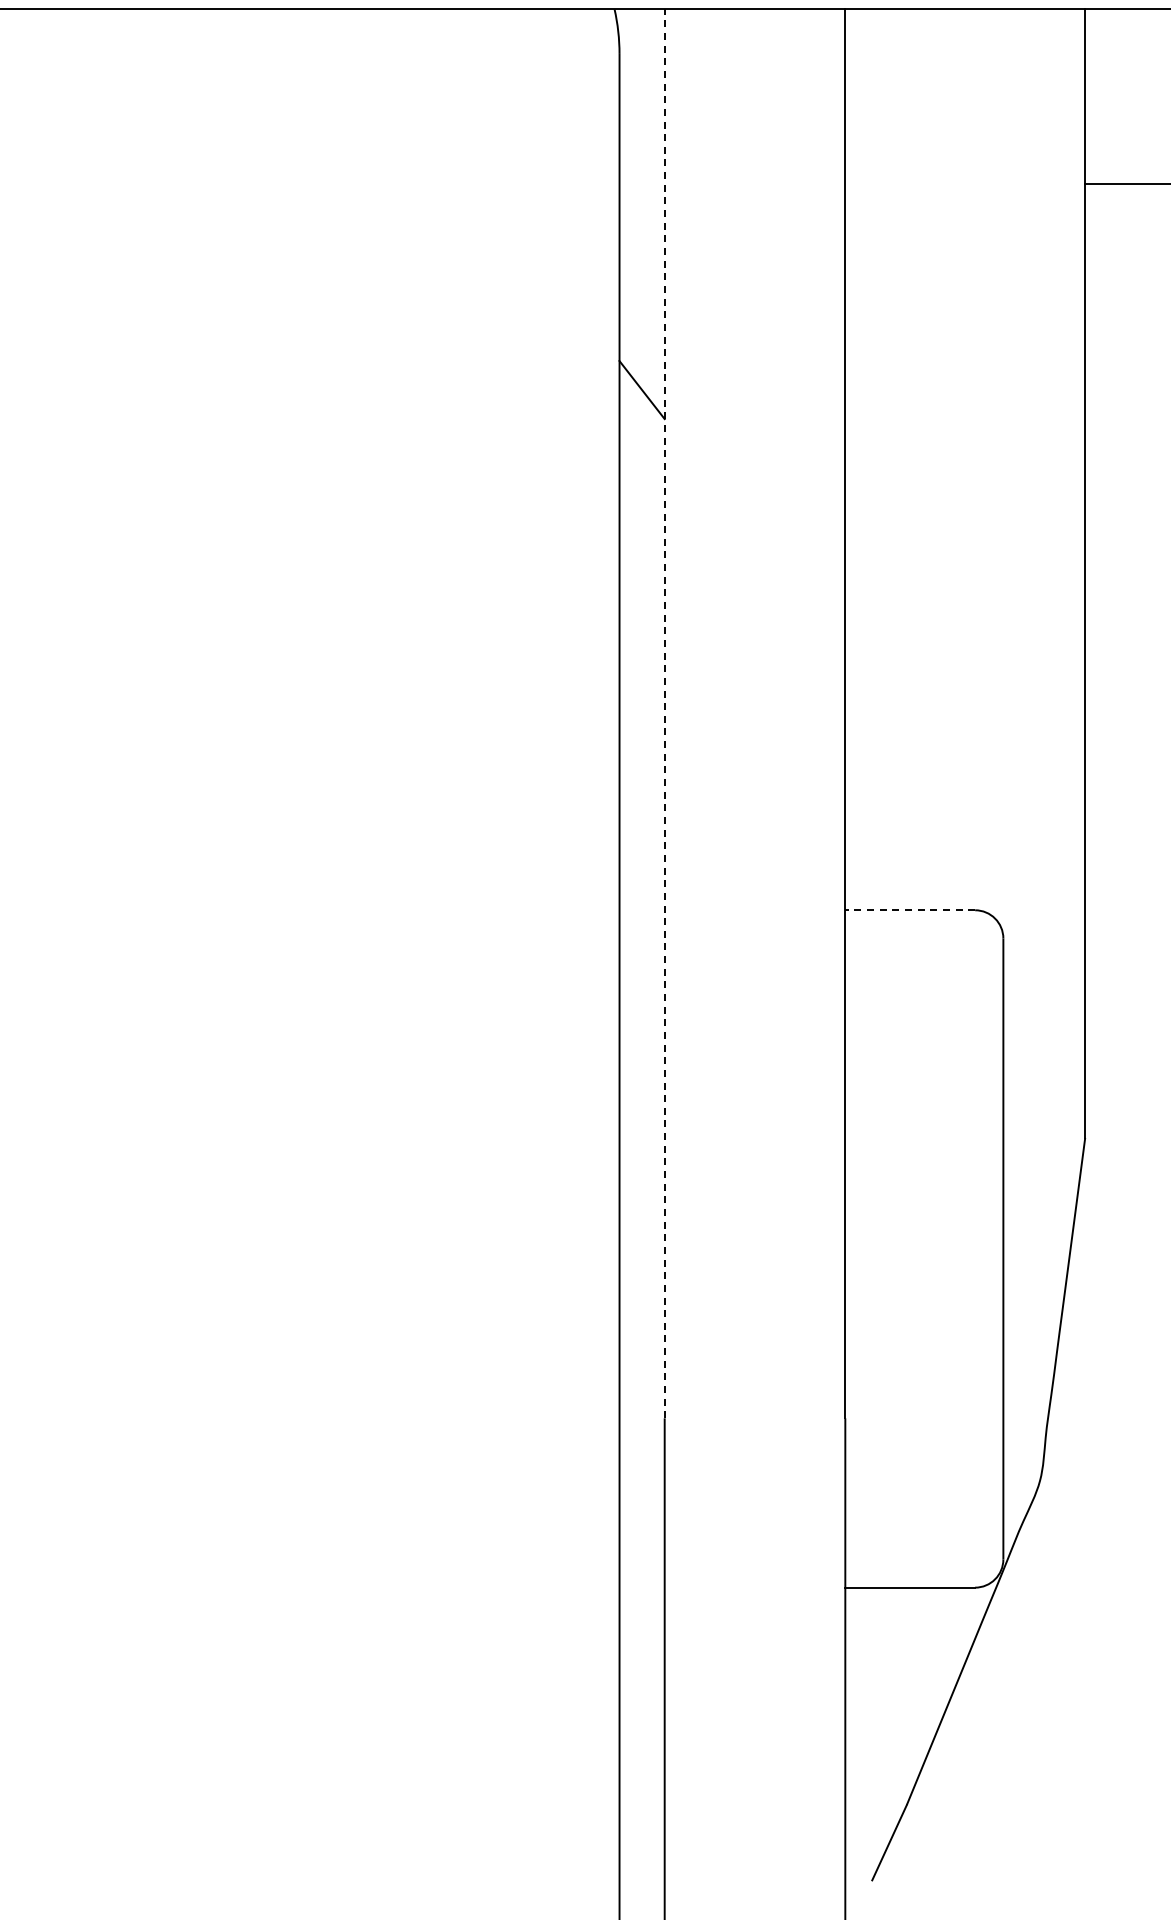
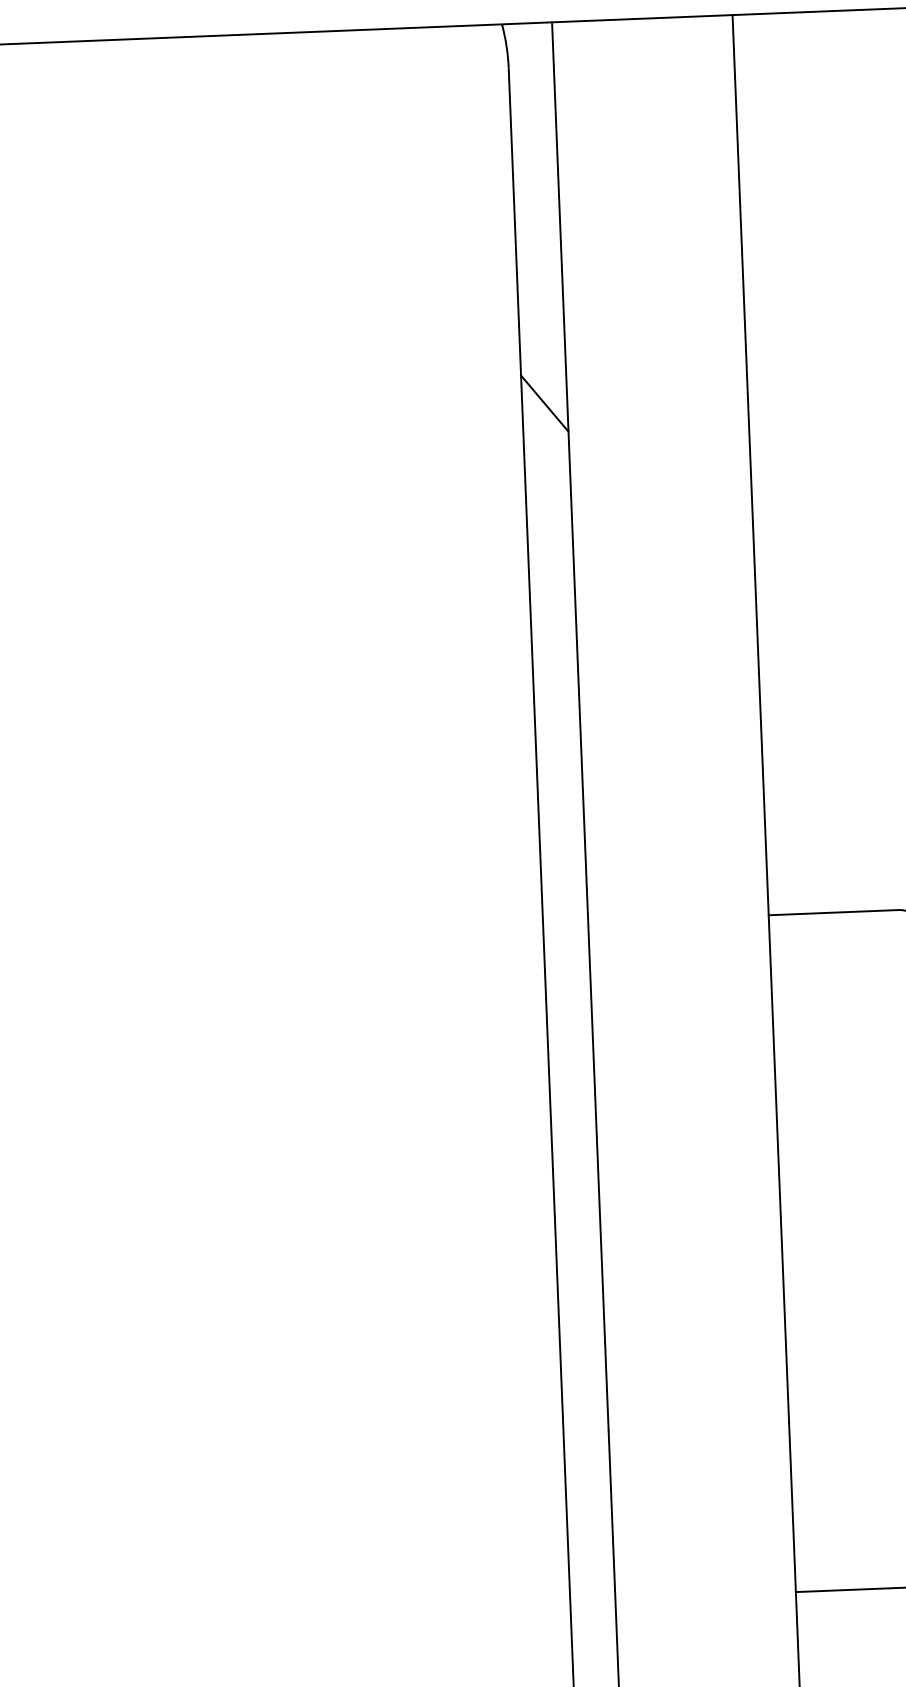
line: (664, 713) -> (580, 725), dashed -> solid
line: (910, 910) -> (833, 912), dashed -> solid

